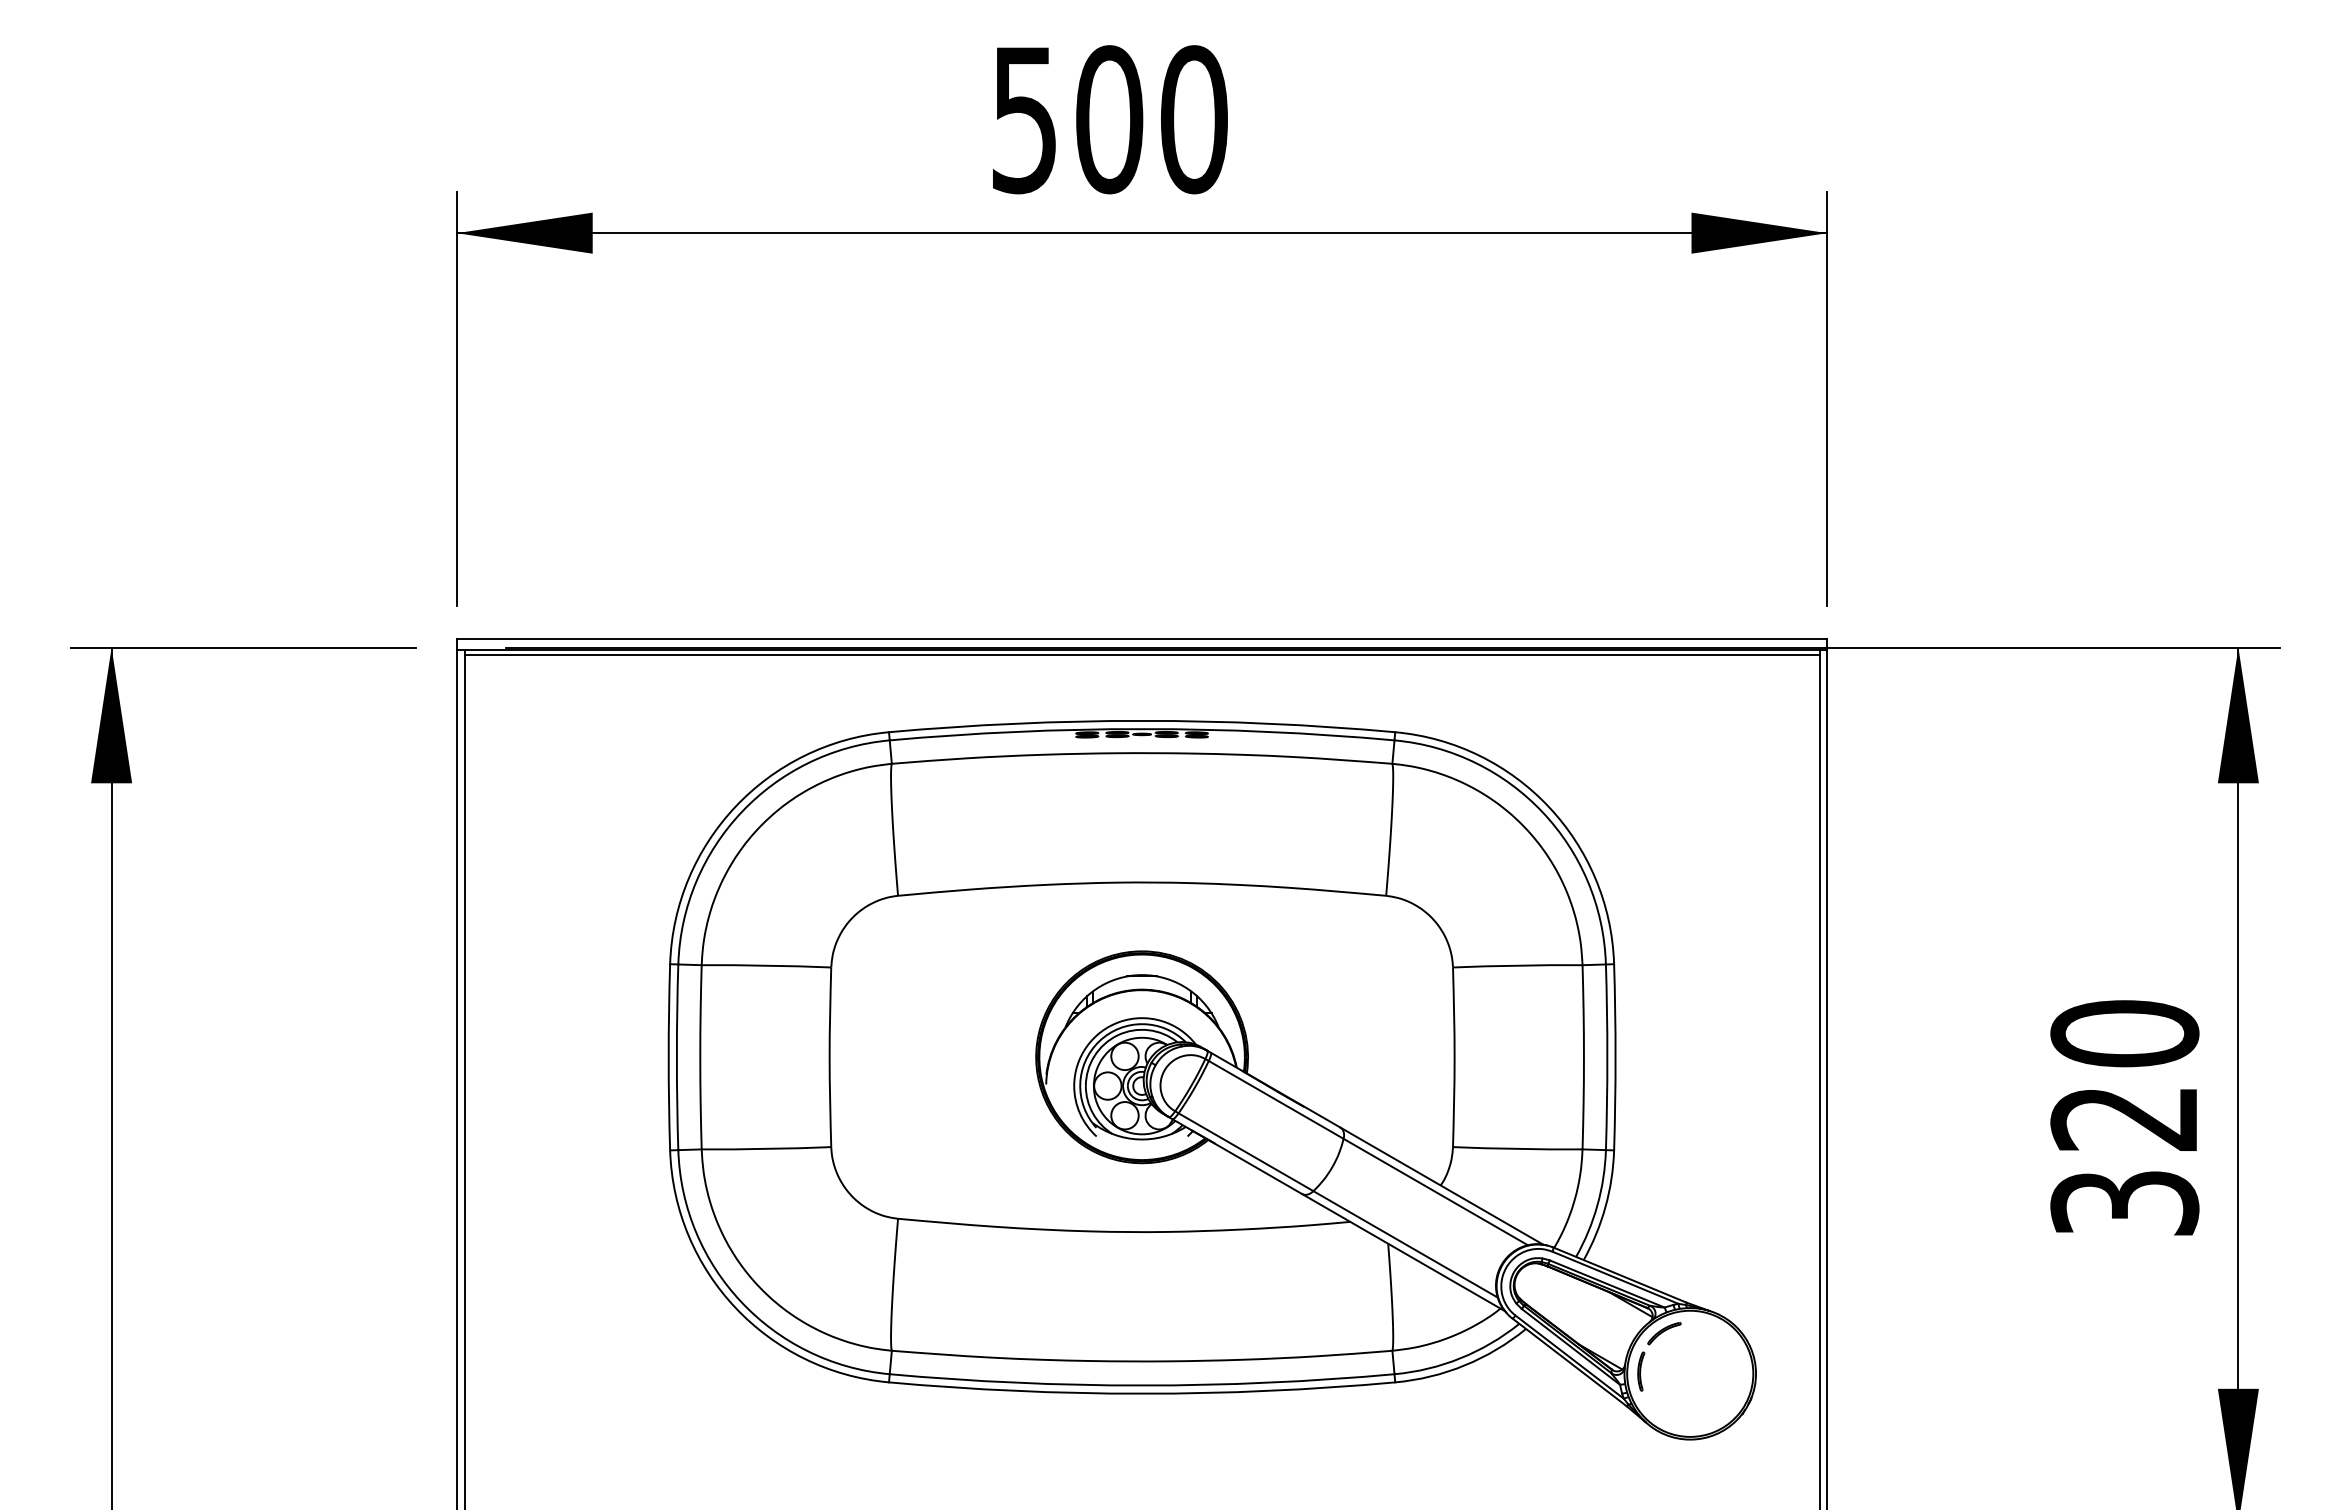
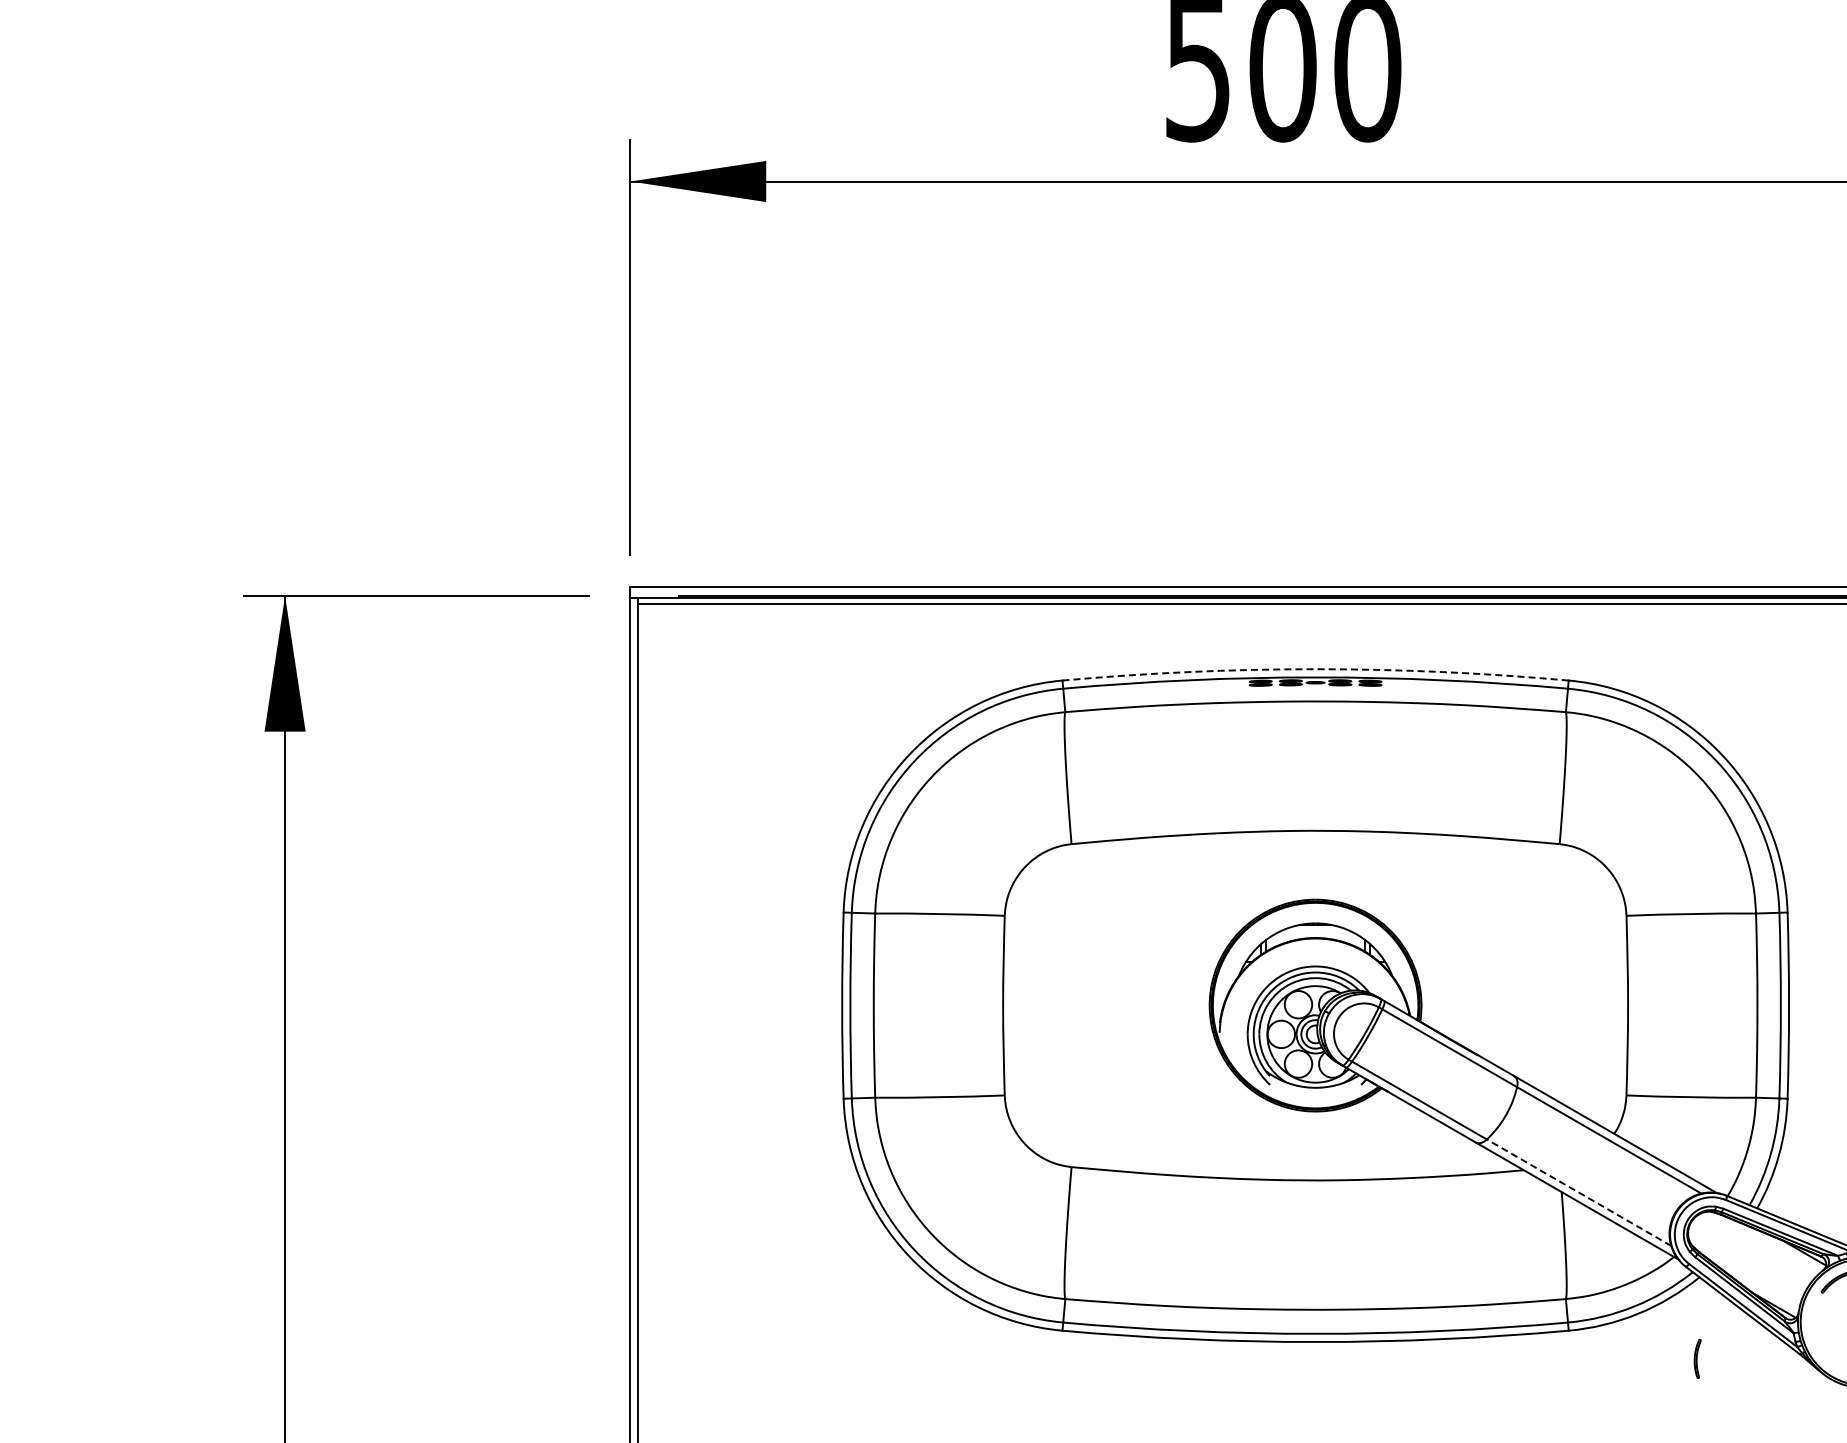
arc: (1142, 720) -> (1315, 668), solid -> dashed
line: (1405, 1244) -> (1578, 1192), solid -> dashed
part: (1641, 1371) -> (1697, 1358), moved

